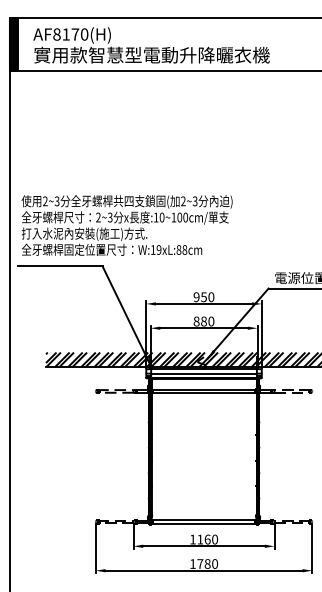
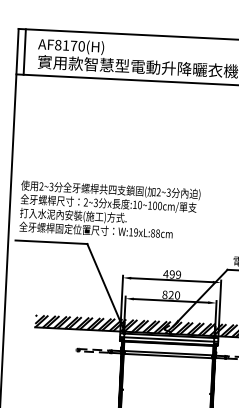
hatch: (13, 44) -> (20, 51), removed
text: (203, 297) -> (171, 274), 950 -> 499
text: (203, 321) -> (170, 295), 880 -> 820

